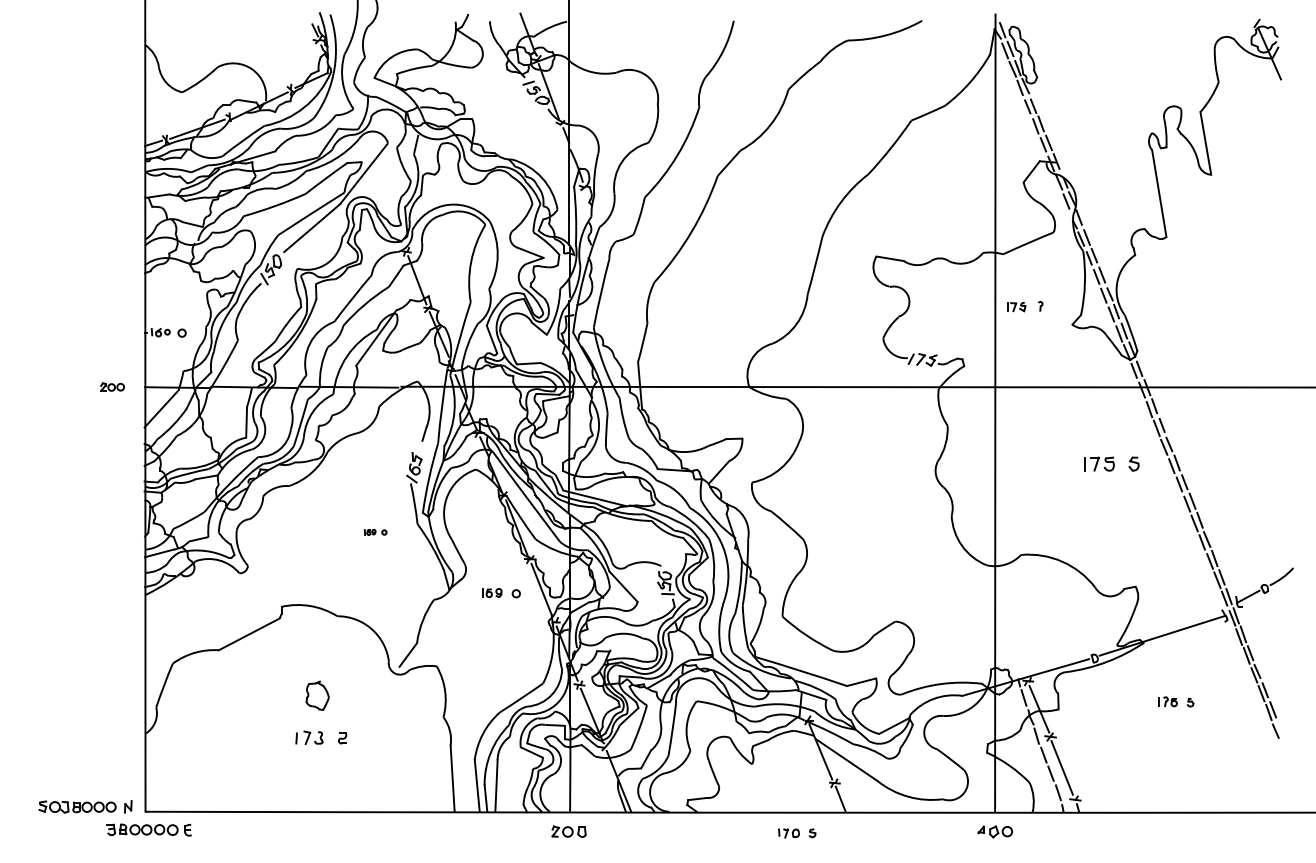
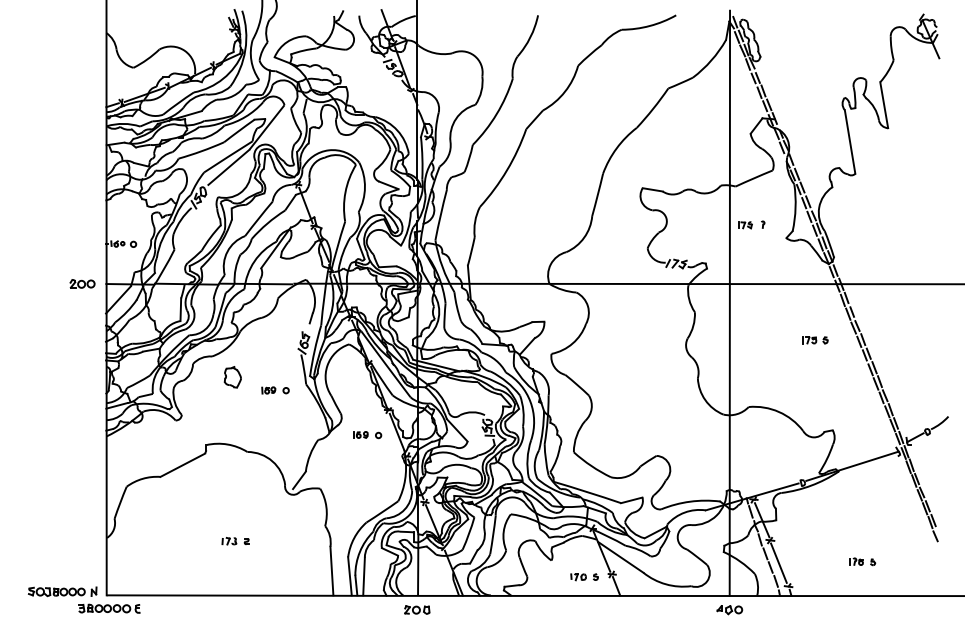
part: (112, 386) -> (82, 283), size x1.43
part: (1112, 464) -> (815, 340), size x0.62
part: (375, 532) -> (275, 390), size x1.67
part: (317, 696) -> (232, 377), moved
part: (1176, 701) -> (862, 561), moved
part: (321, 738) -> (235, 541), size x0.71
part: (797, 833) -> (584, 577), moved

